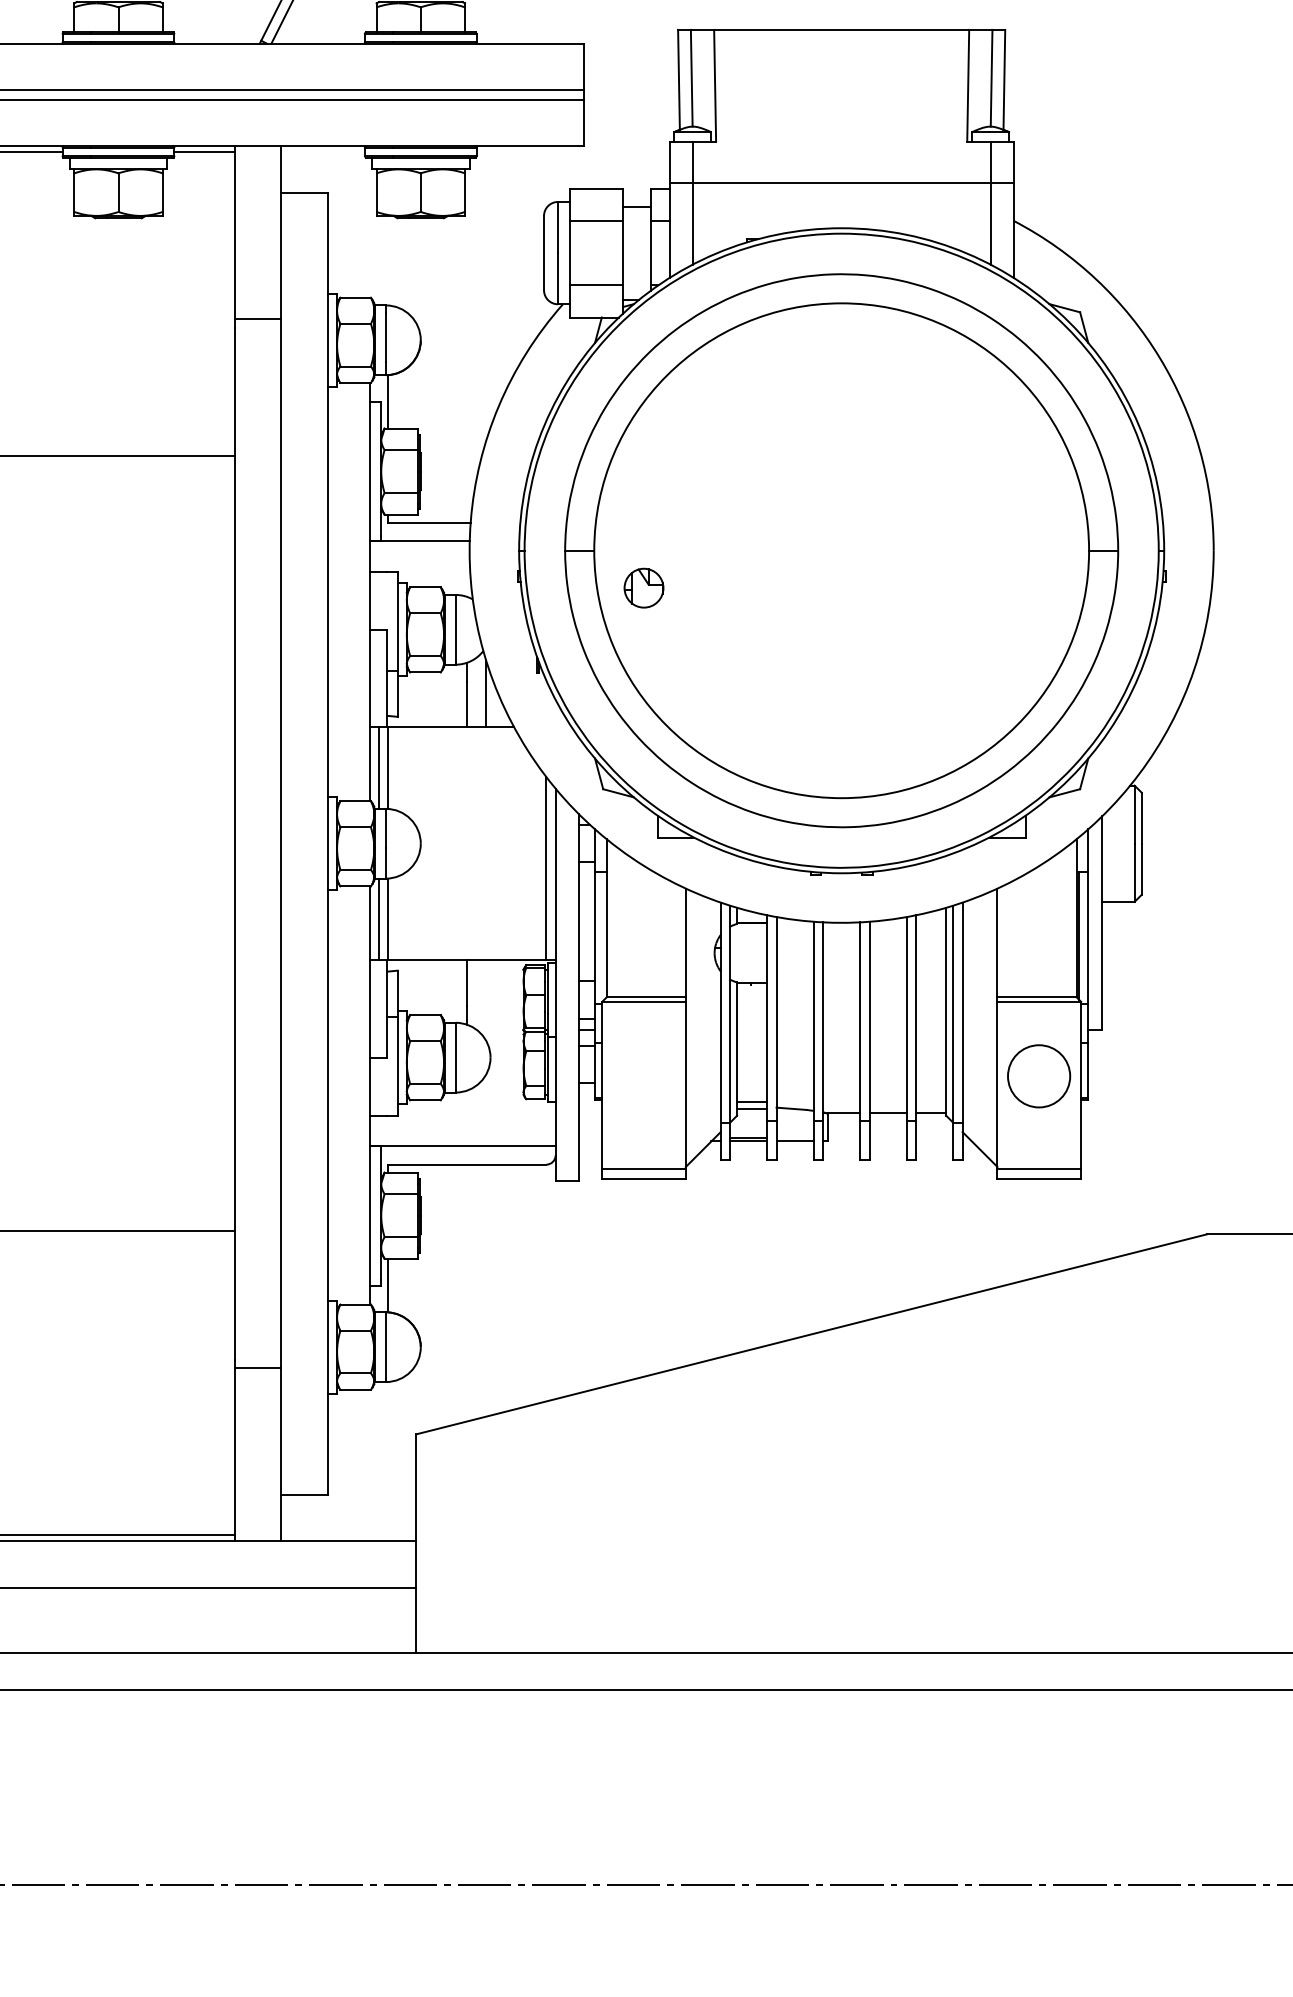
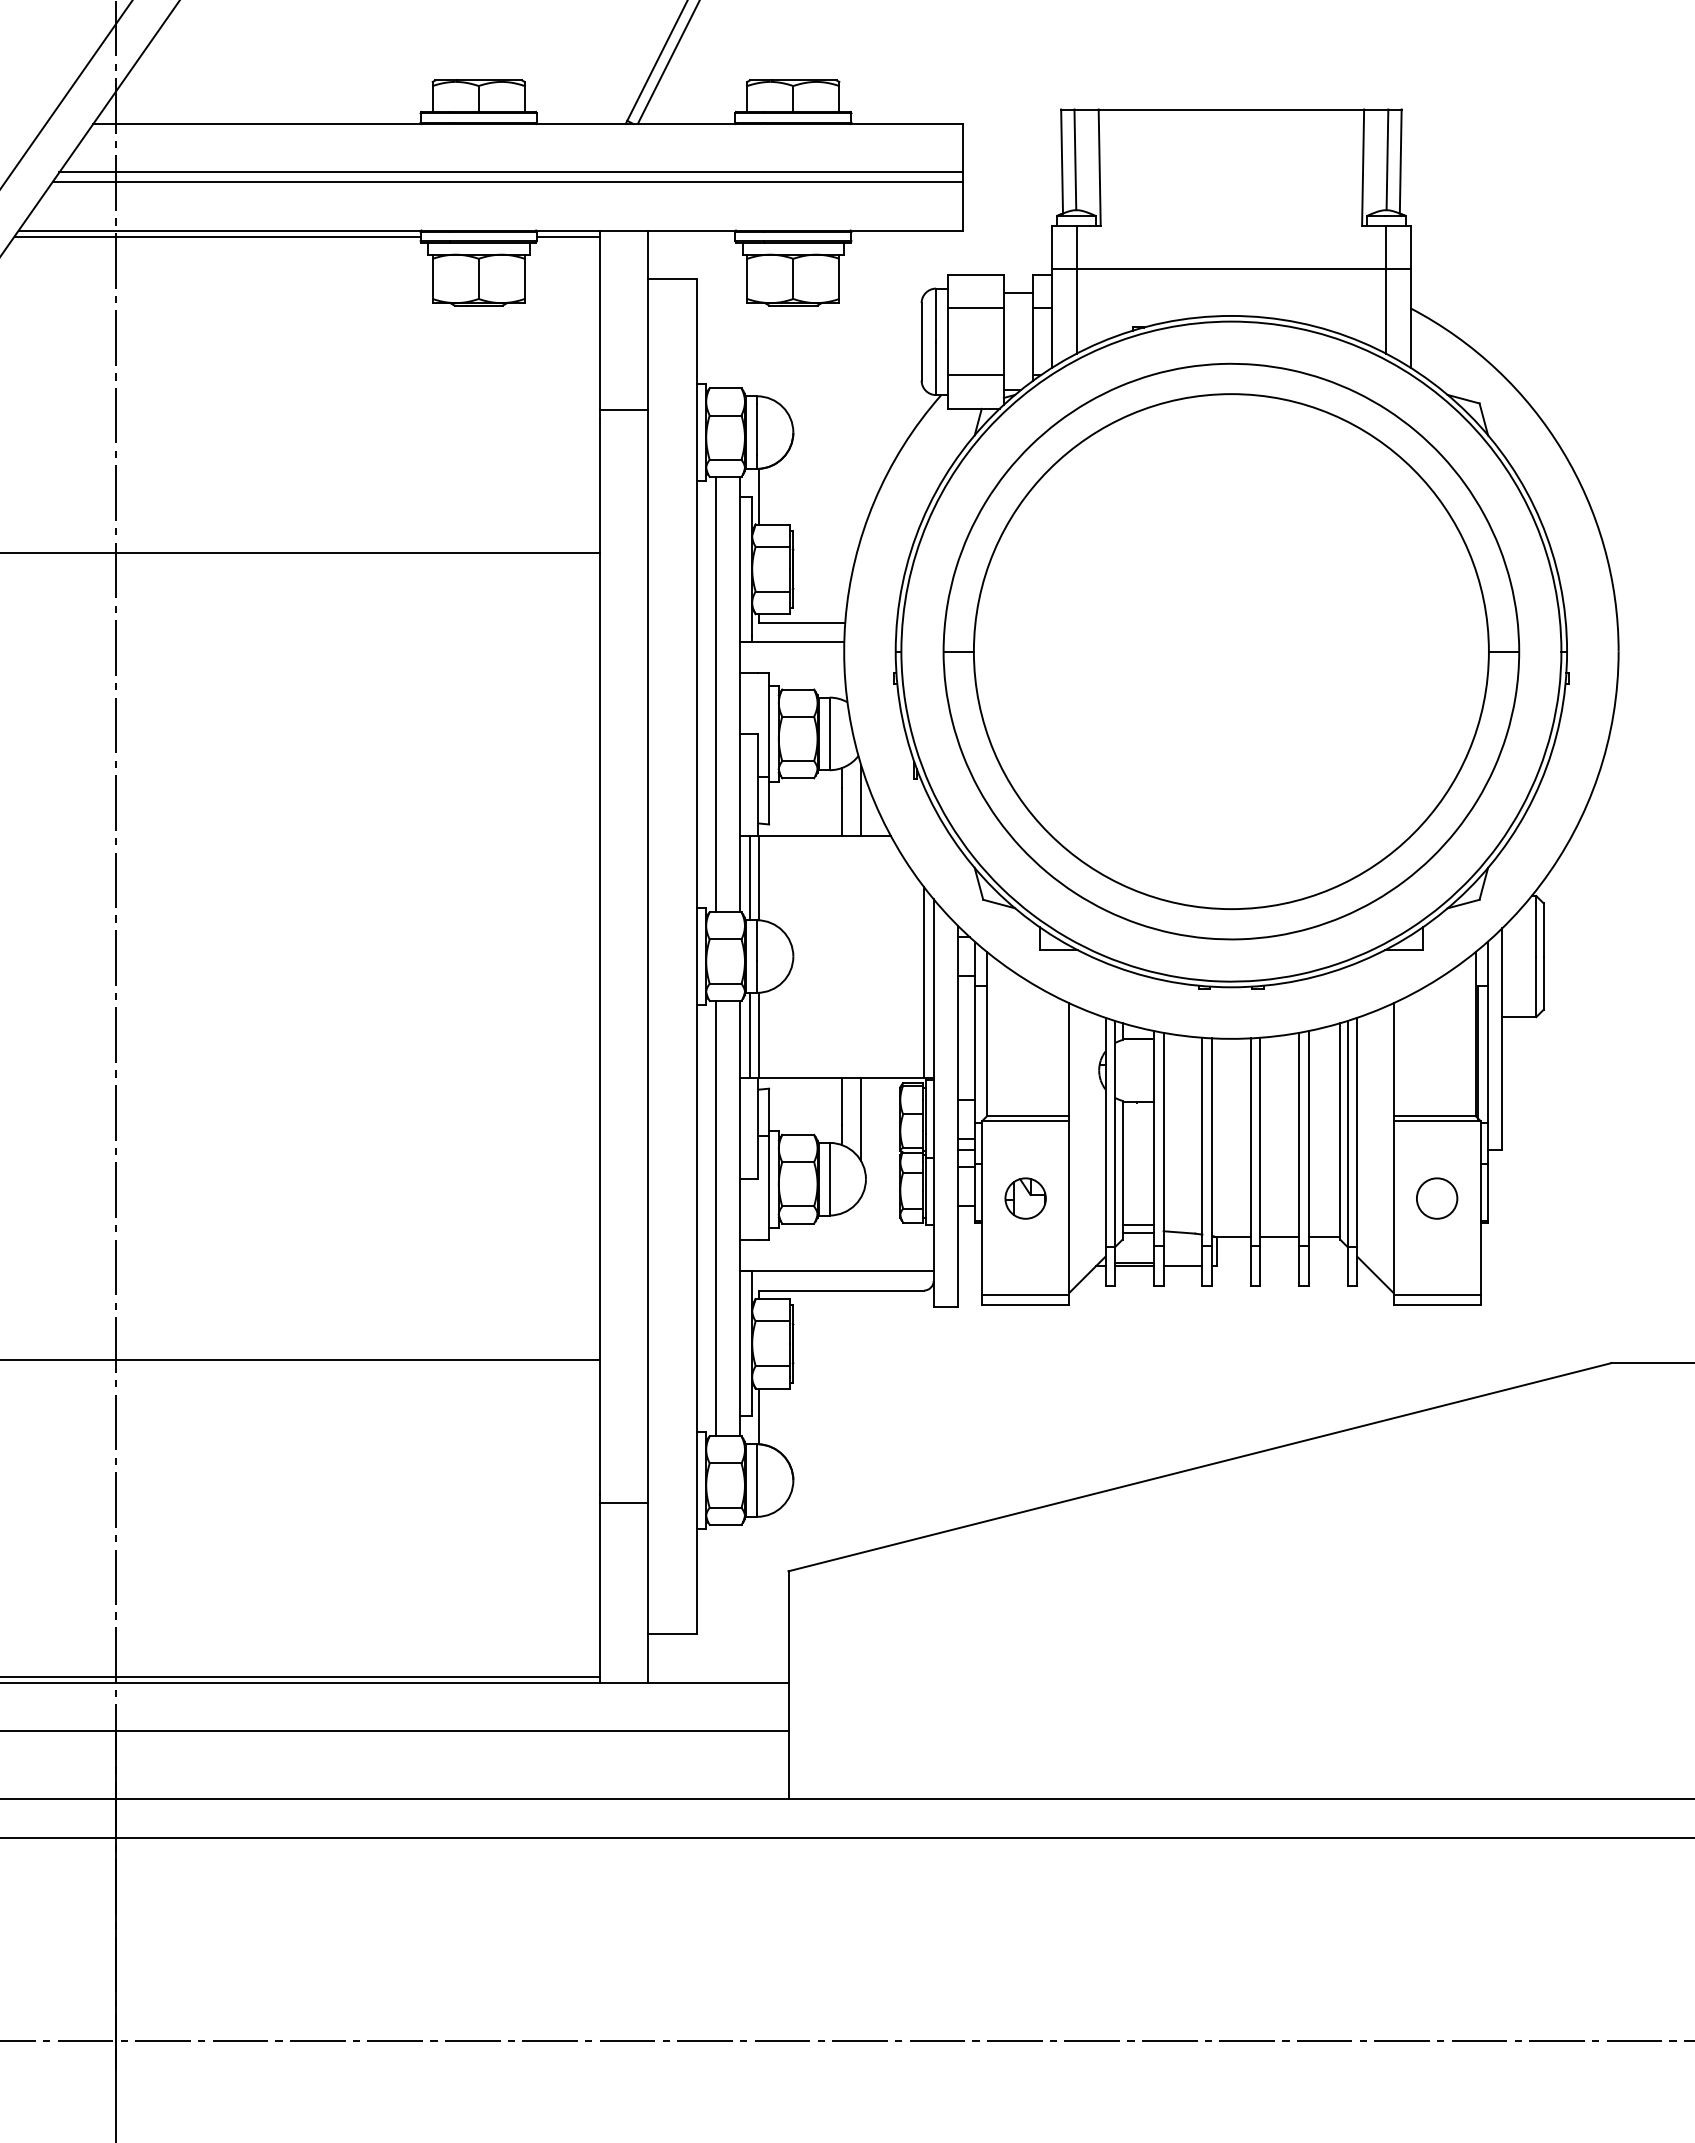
part: (643, 588) -> (1025, 1198), moved
line: (345, 591) -> (715, 694), added
line: (486, 1000) -> (861, 1119), added
circle: (1039, 1076) -> (1437, 1198), size x0.62
line: (345, 1095) -> (715, 1218), added

